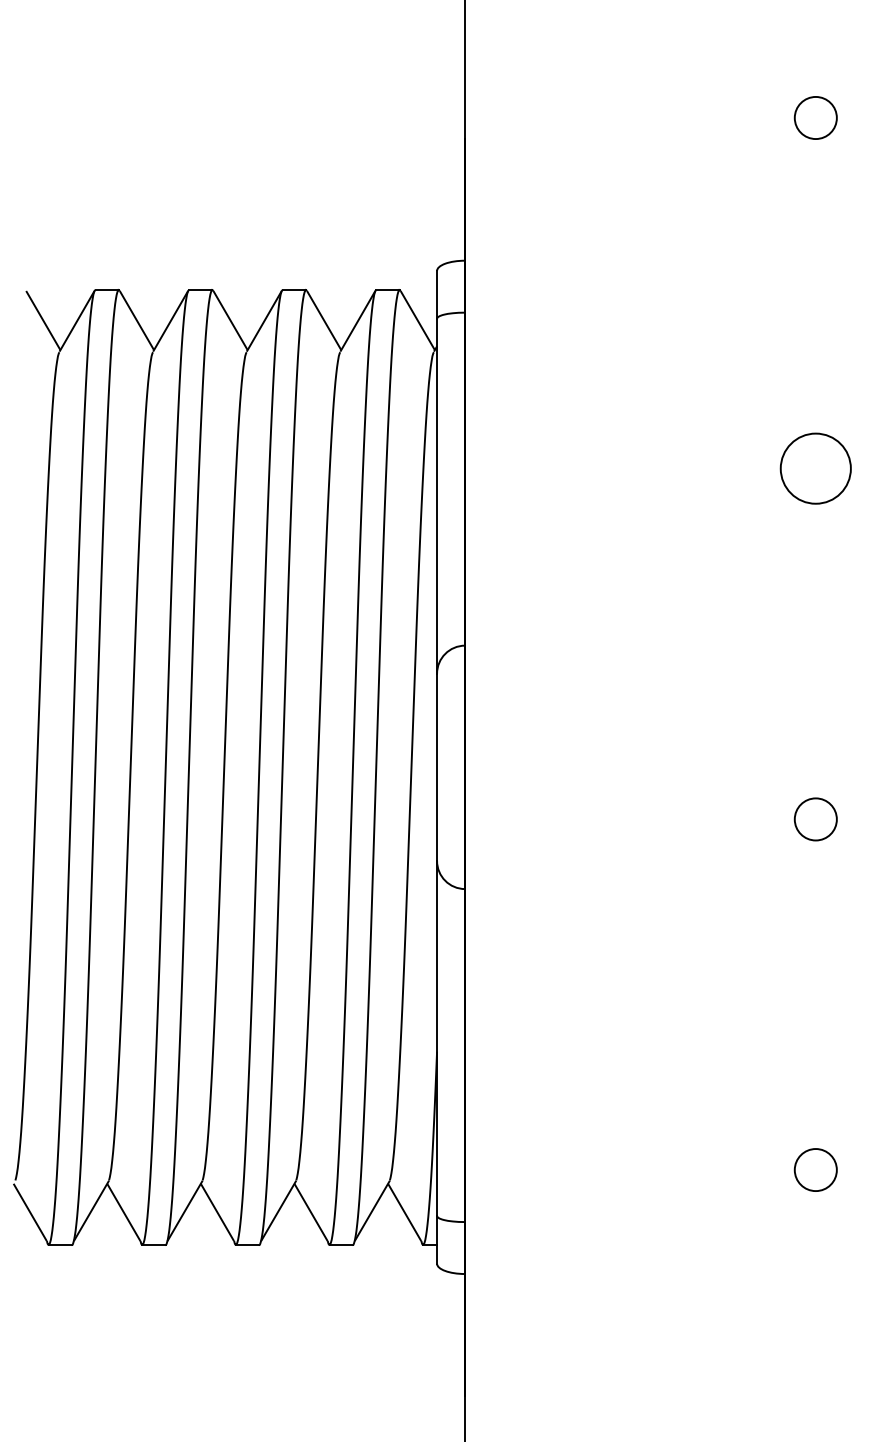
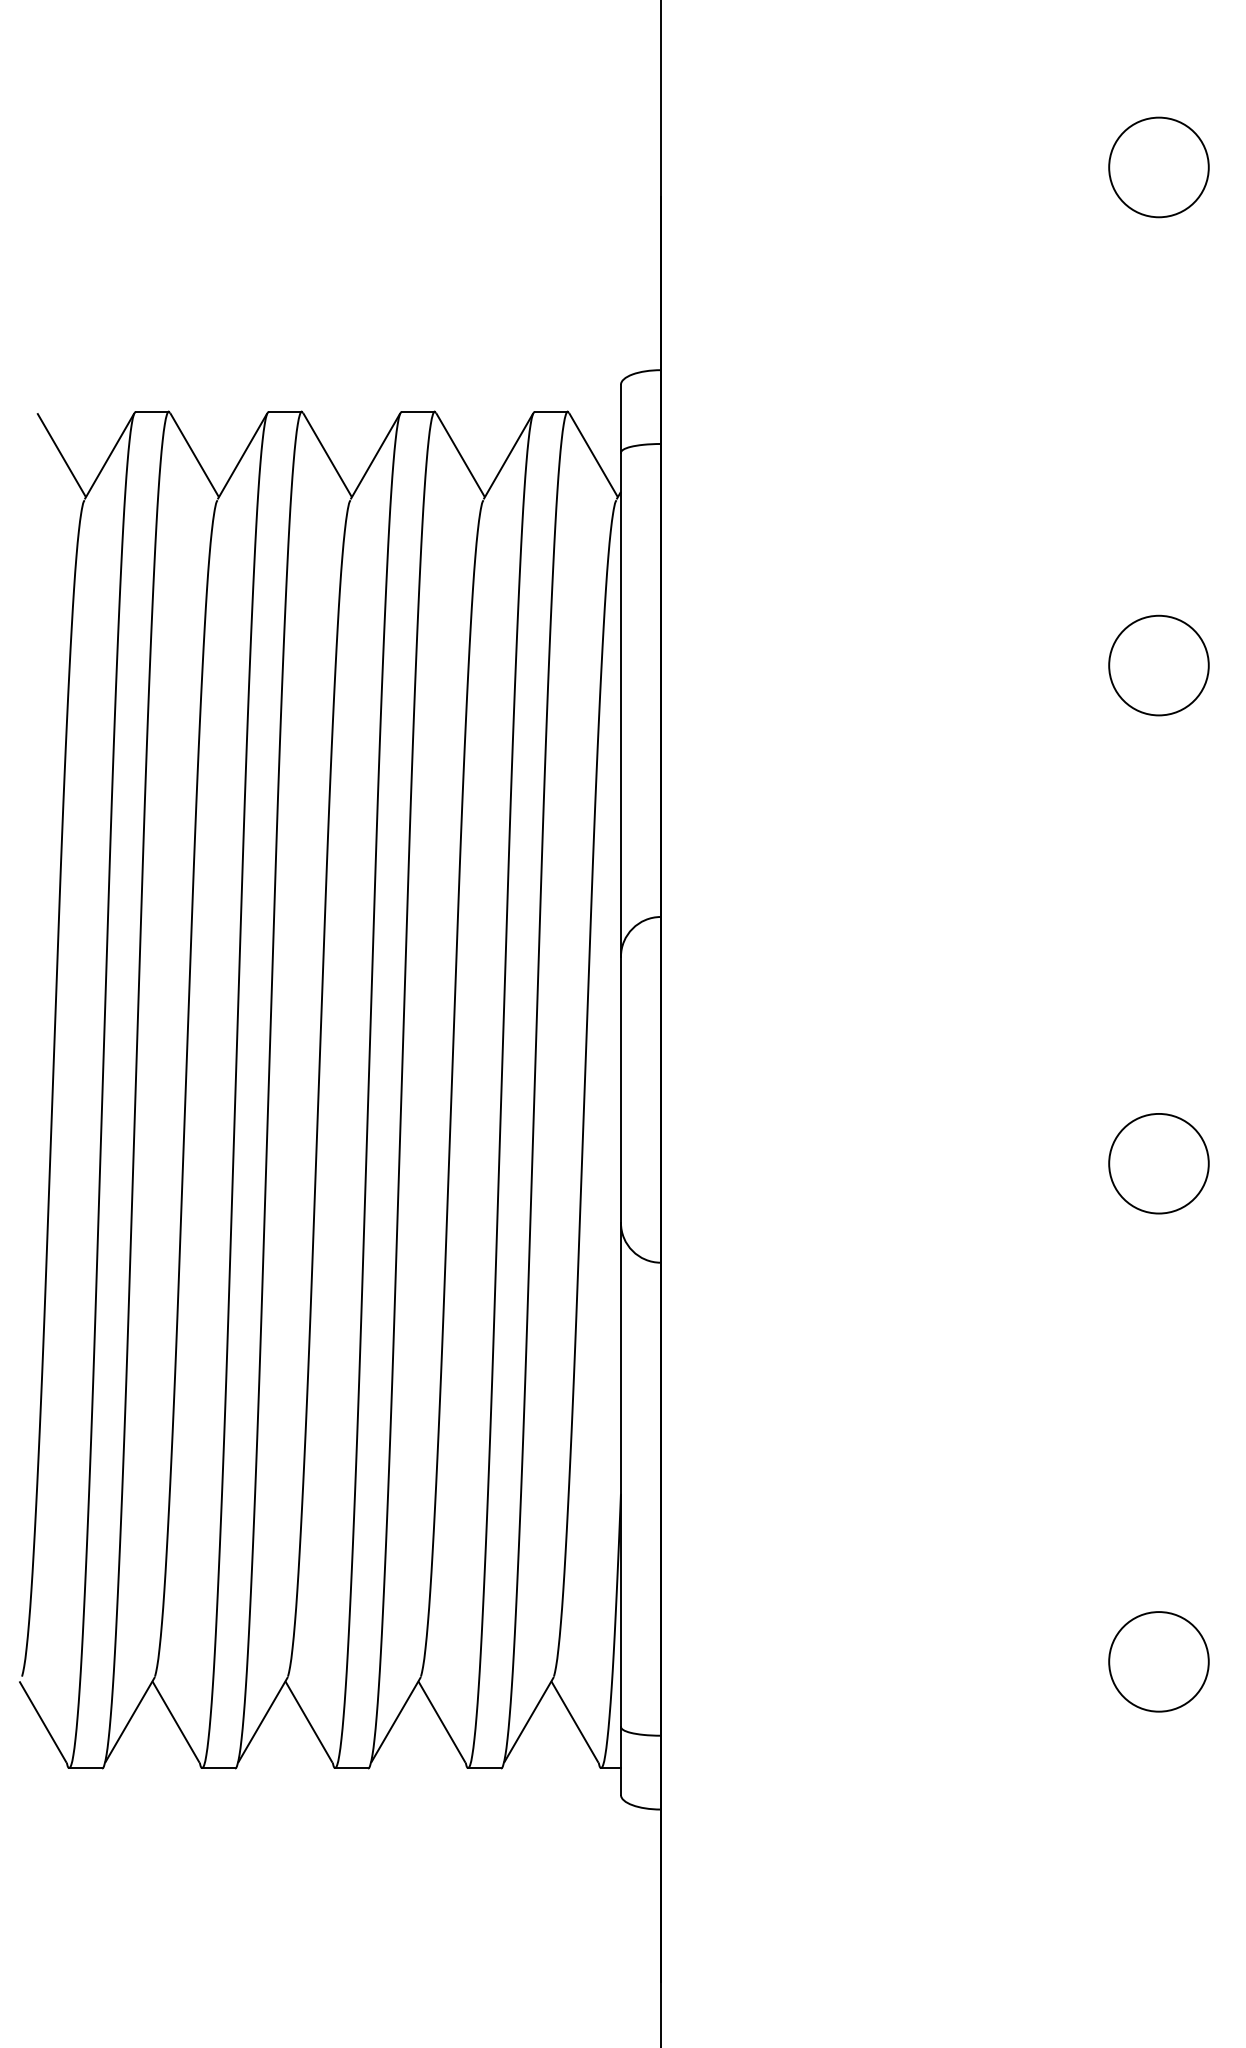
circle: (815, 118) -> (1158, 167), size x1.67
circle: (815, 819) -> (1158, 1163), size x1.67
circle: (815, 1169) -> (1158, 1661), size x1.67

